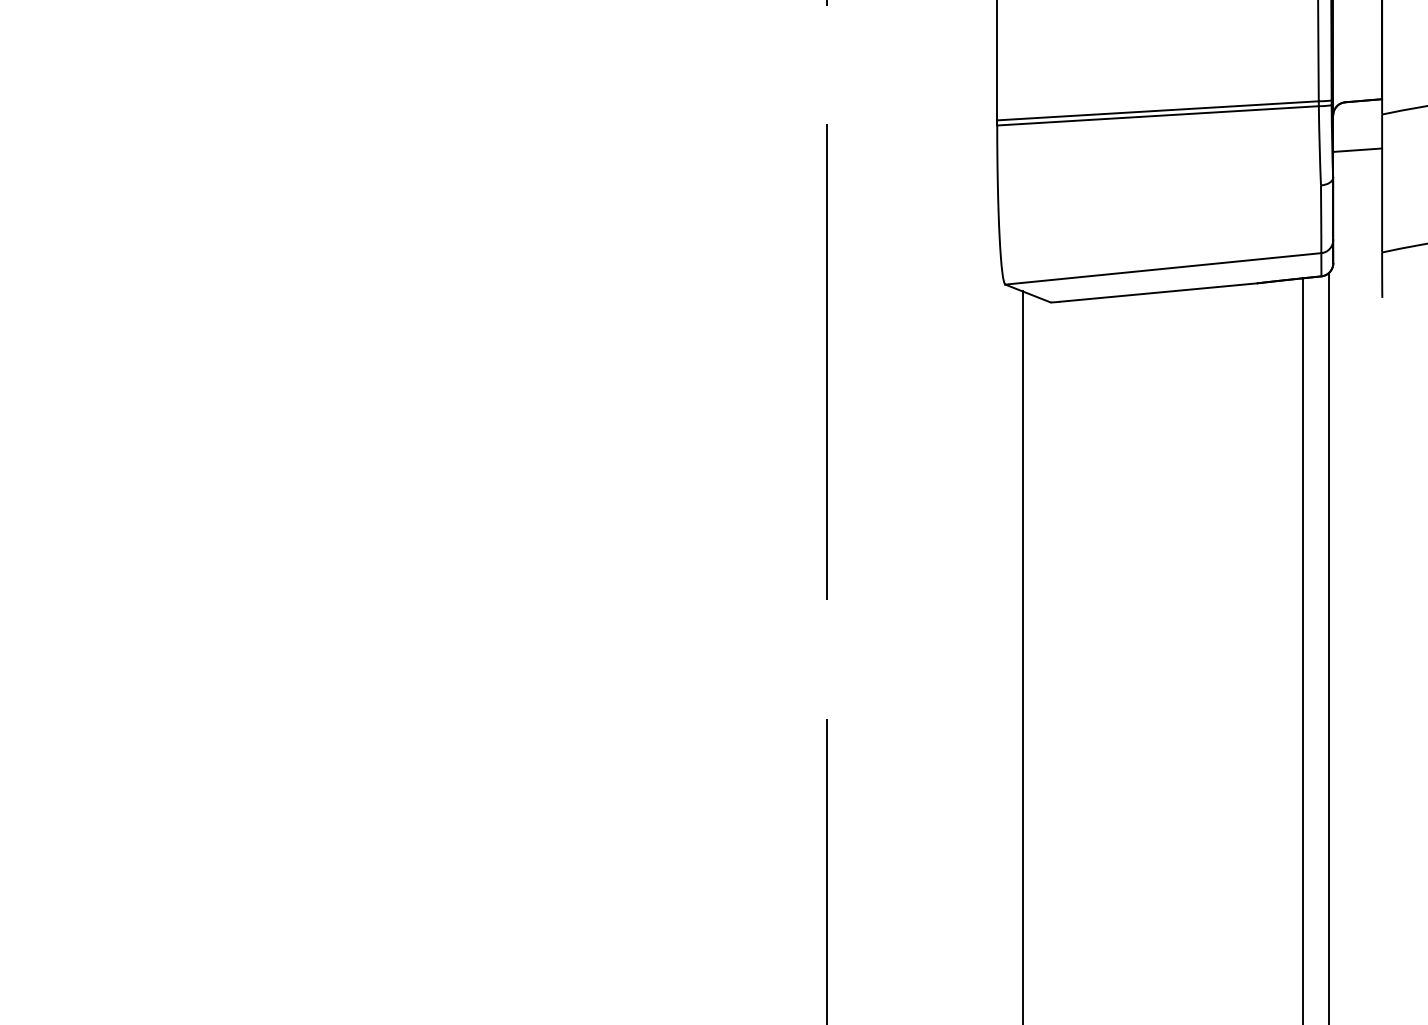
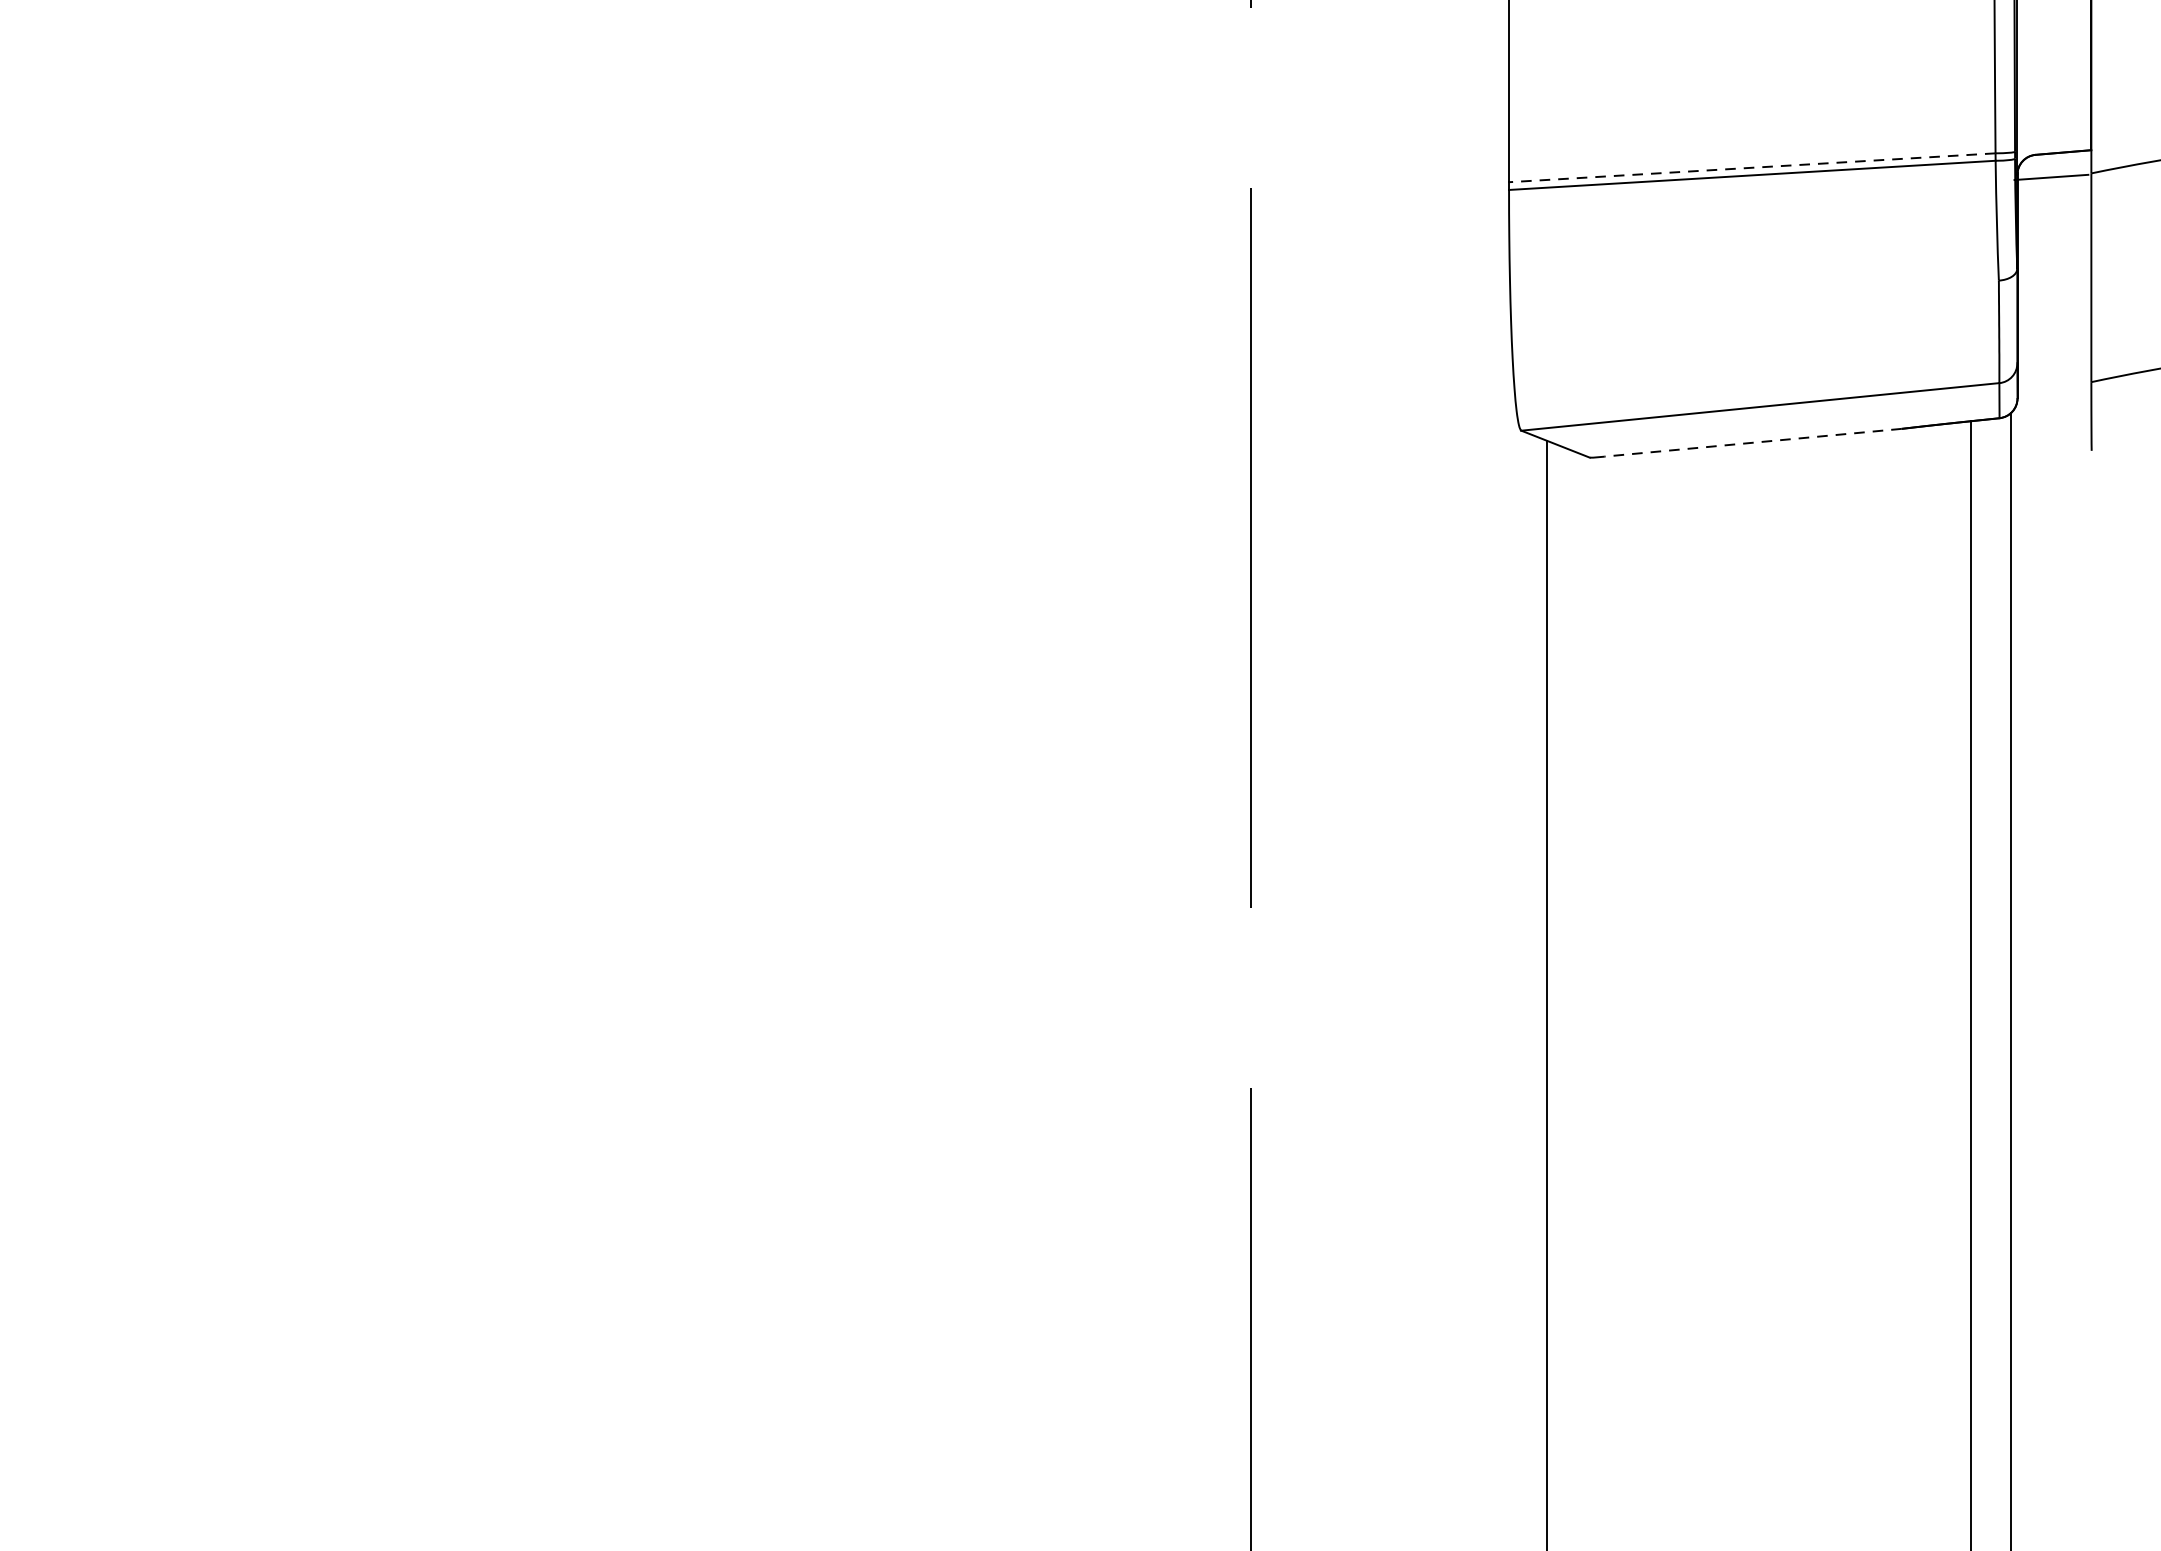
line: (1157, 110) -> (1751, 167), solid -> dashed
line: (1357, 149) -> (2051, 176), moved
line: (1158, 292) -> (1753, 442), solid -> dashed

